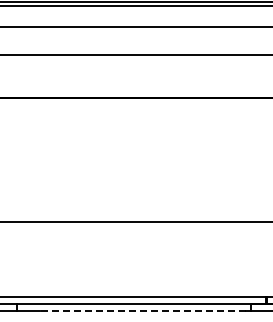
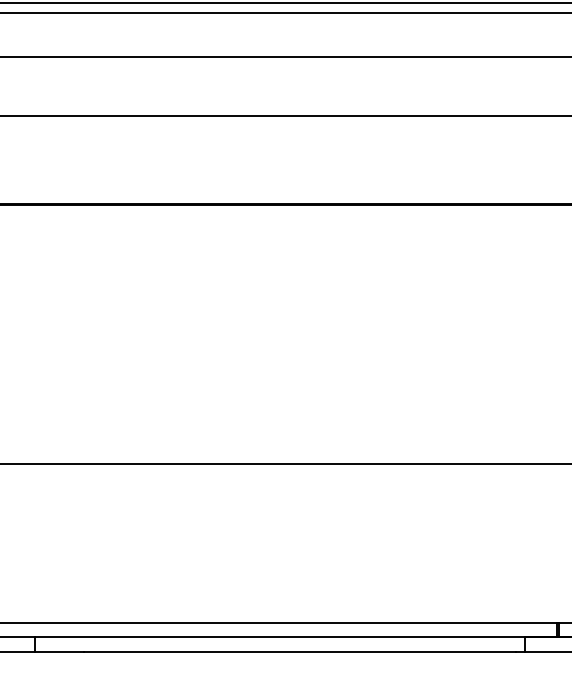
line: (142, 311) -> (298, 652), dashed -> solid

